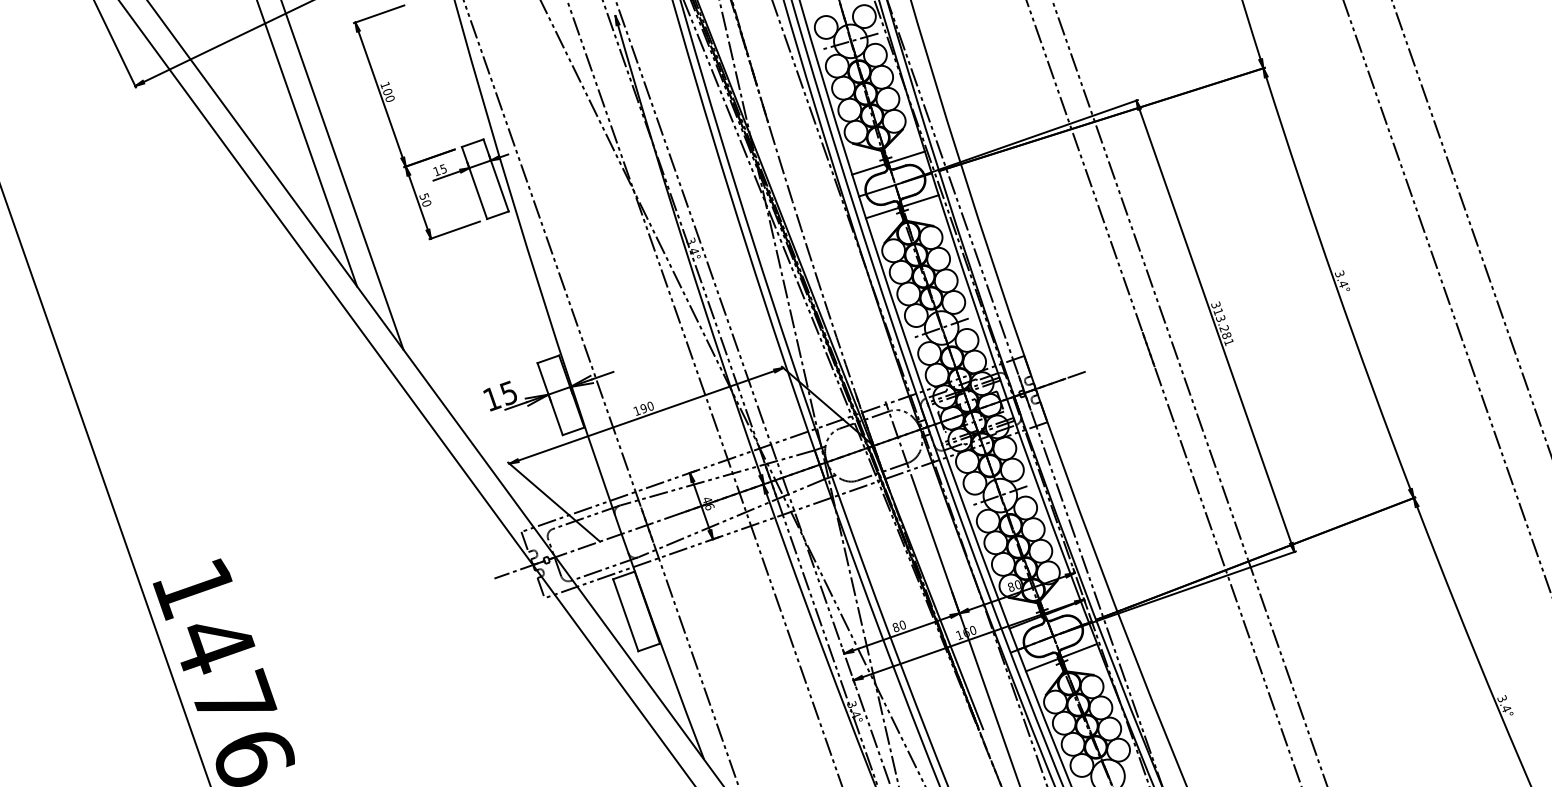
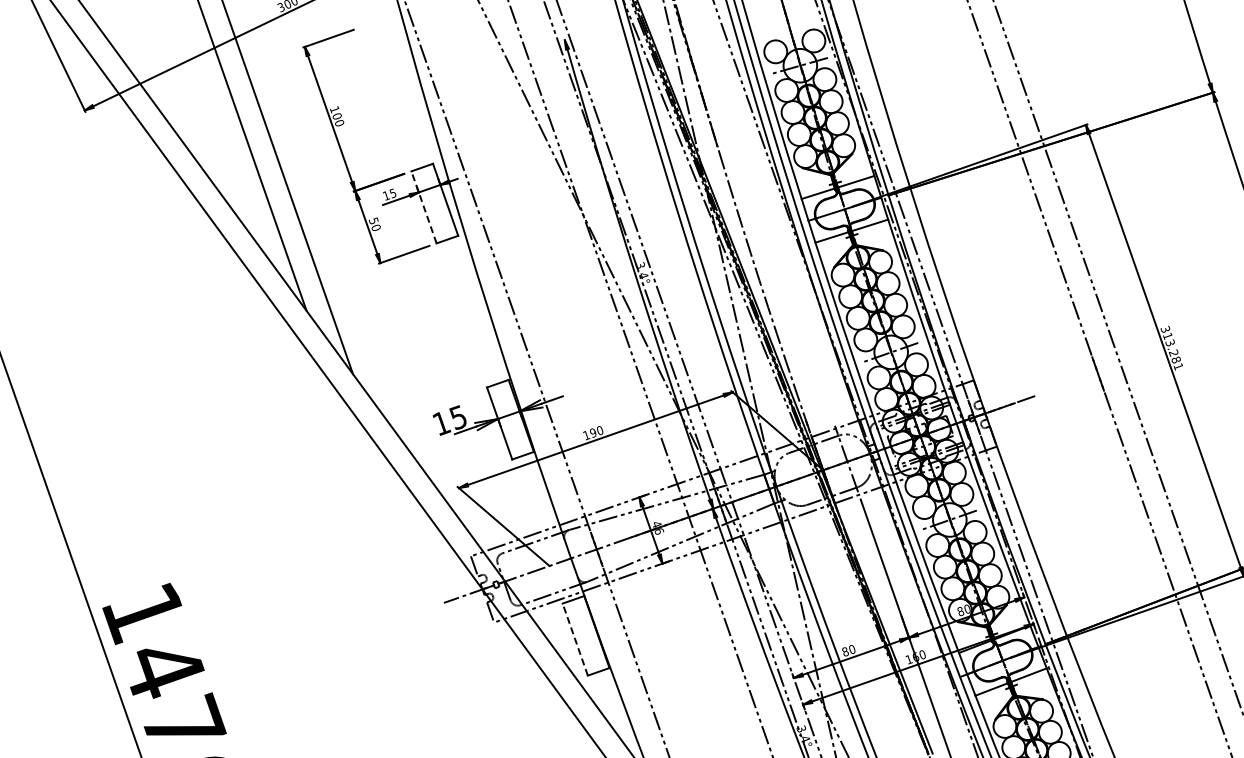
line: (474, 182) -> (423, 206), solid -> dashed
line: (625, 614) -> (574, 638), solid -> dashed

